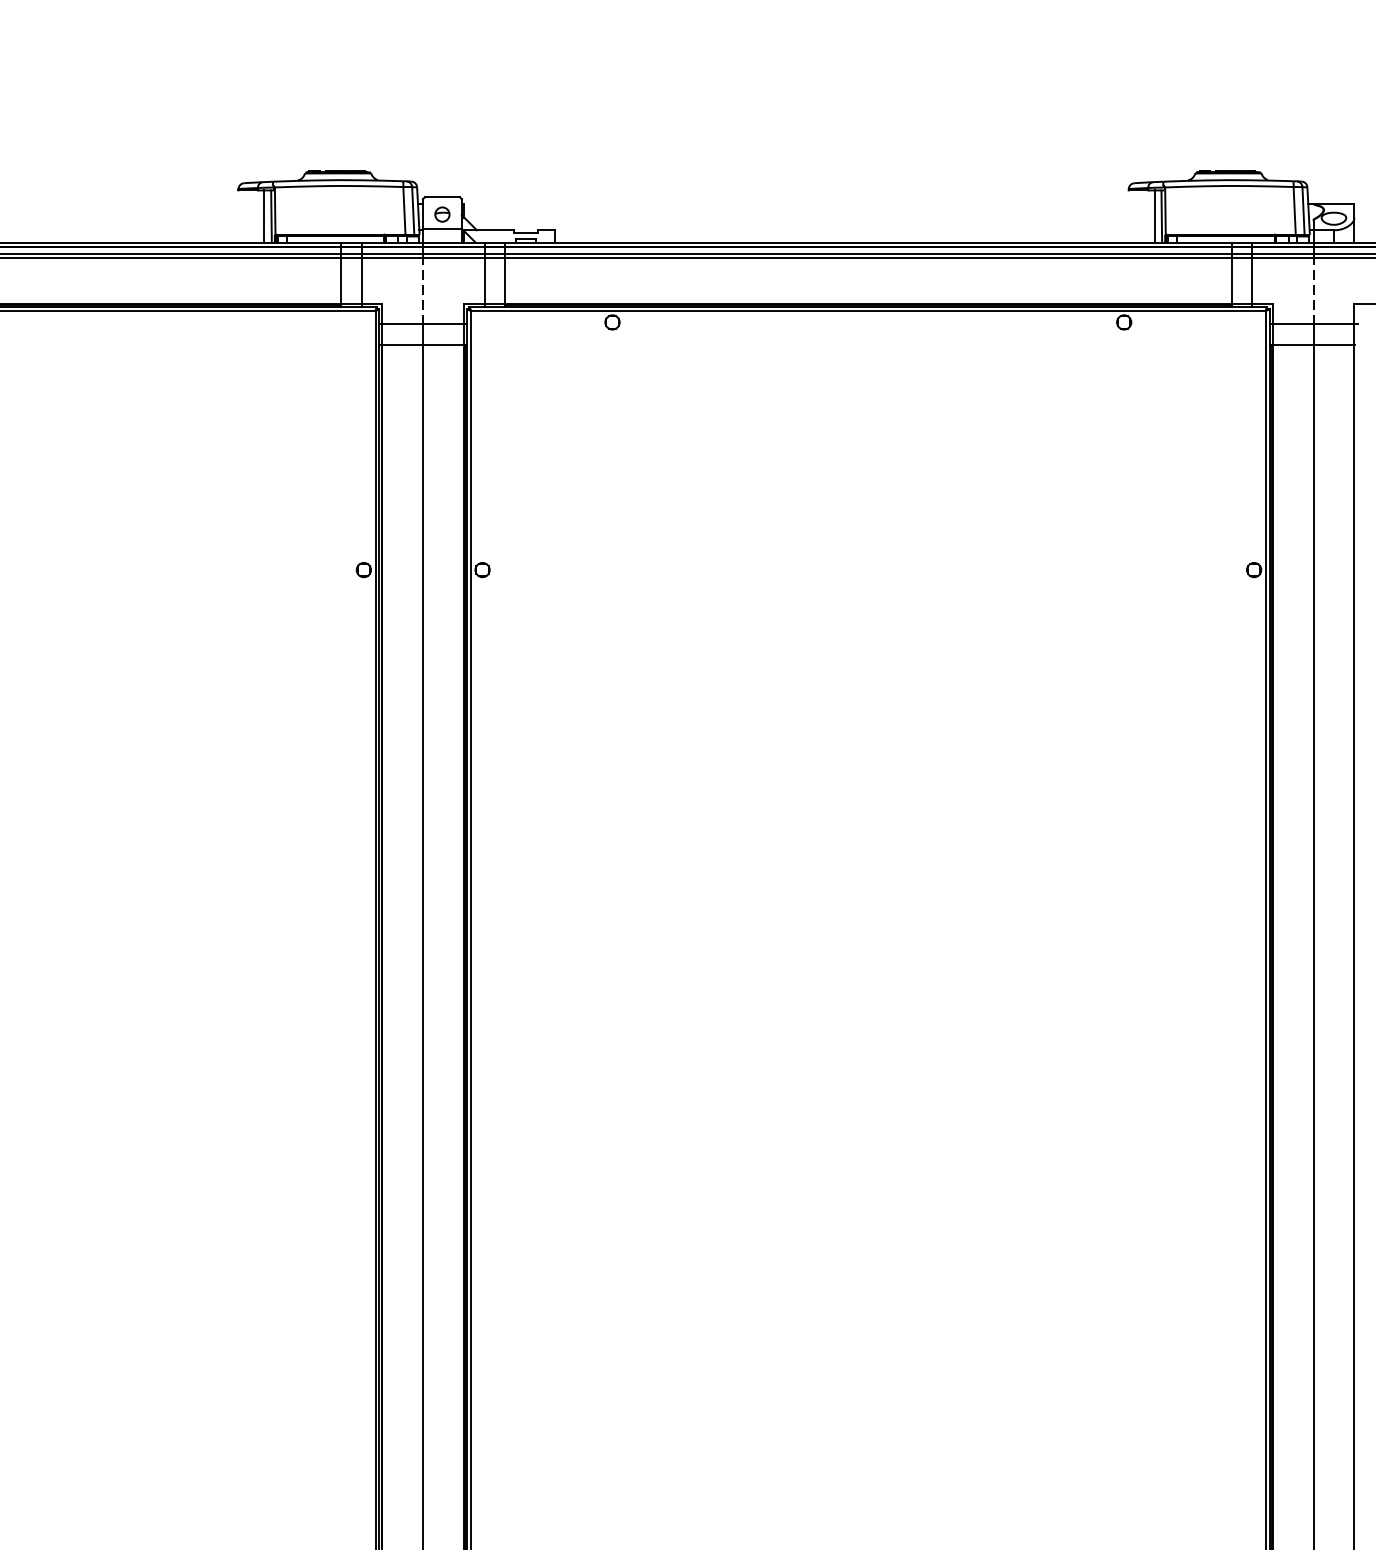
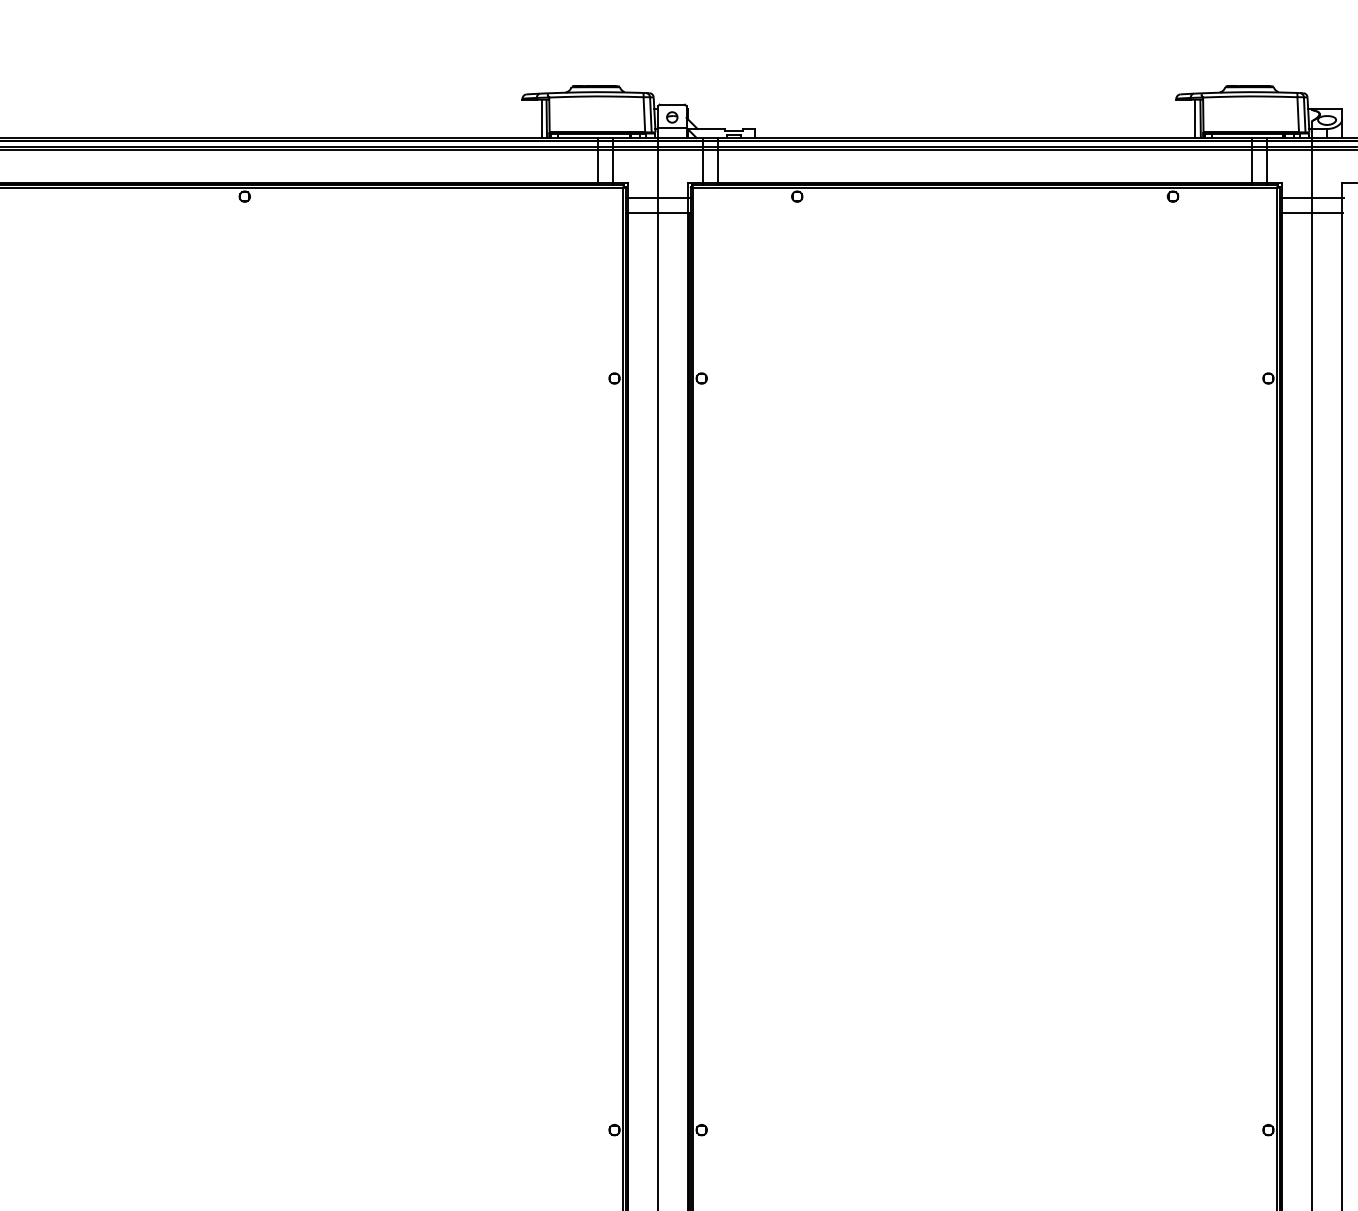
line: (423, 290) -> (658, 173), dashed -> solid
line: (1314, 290) -> (1312, 173), dashed -> solid

